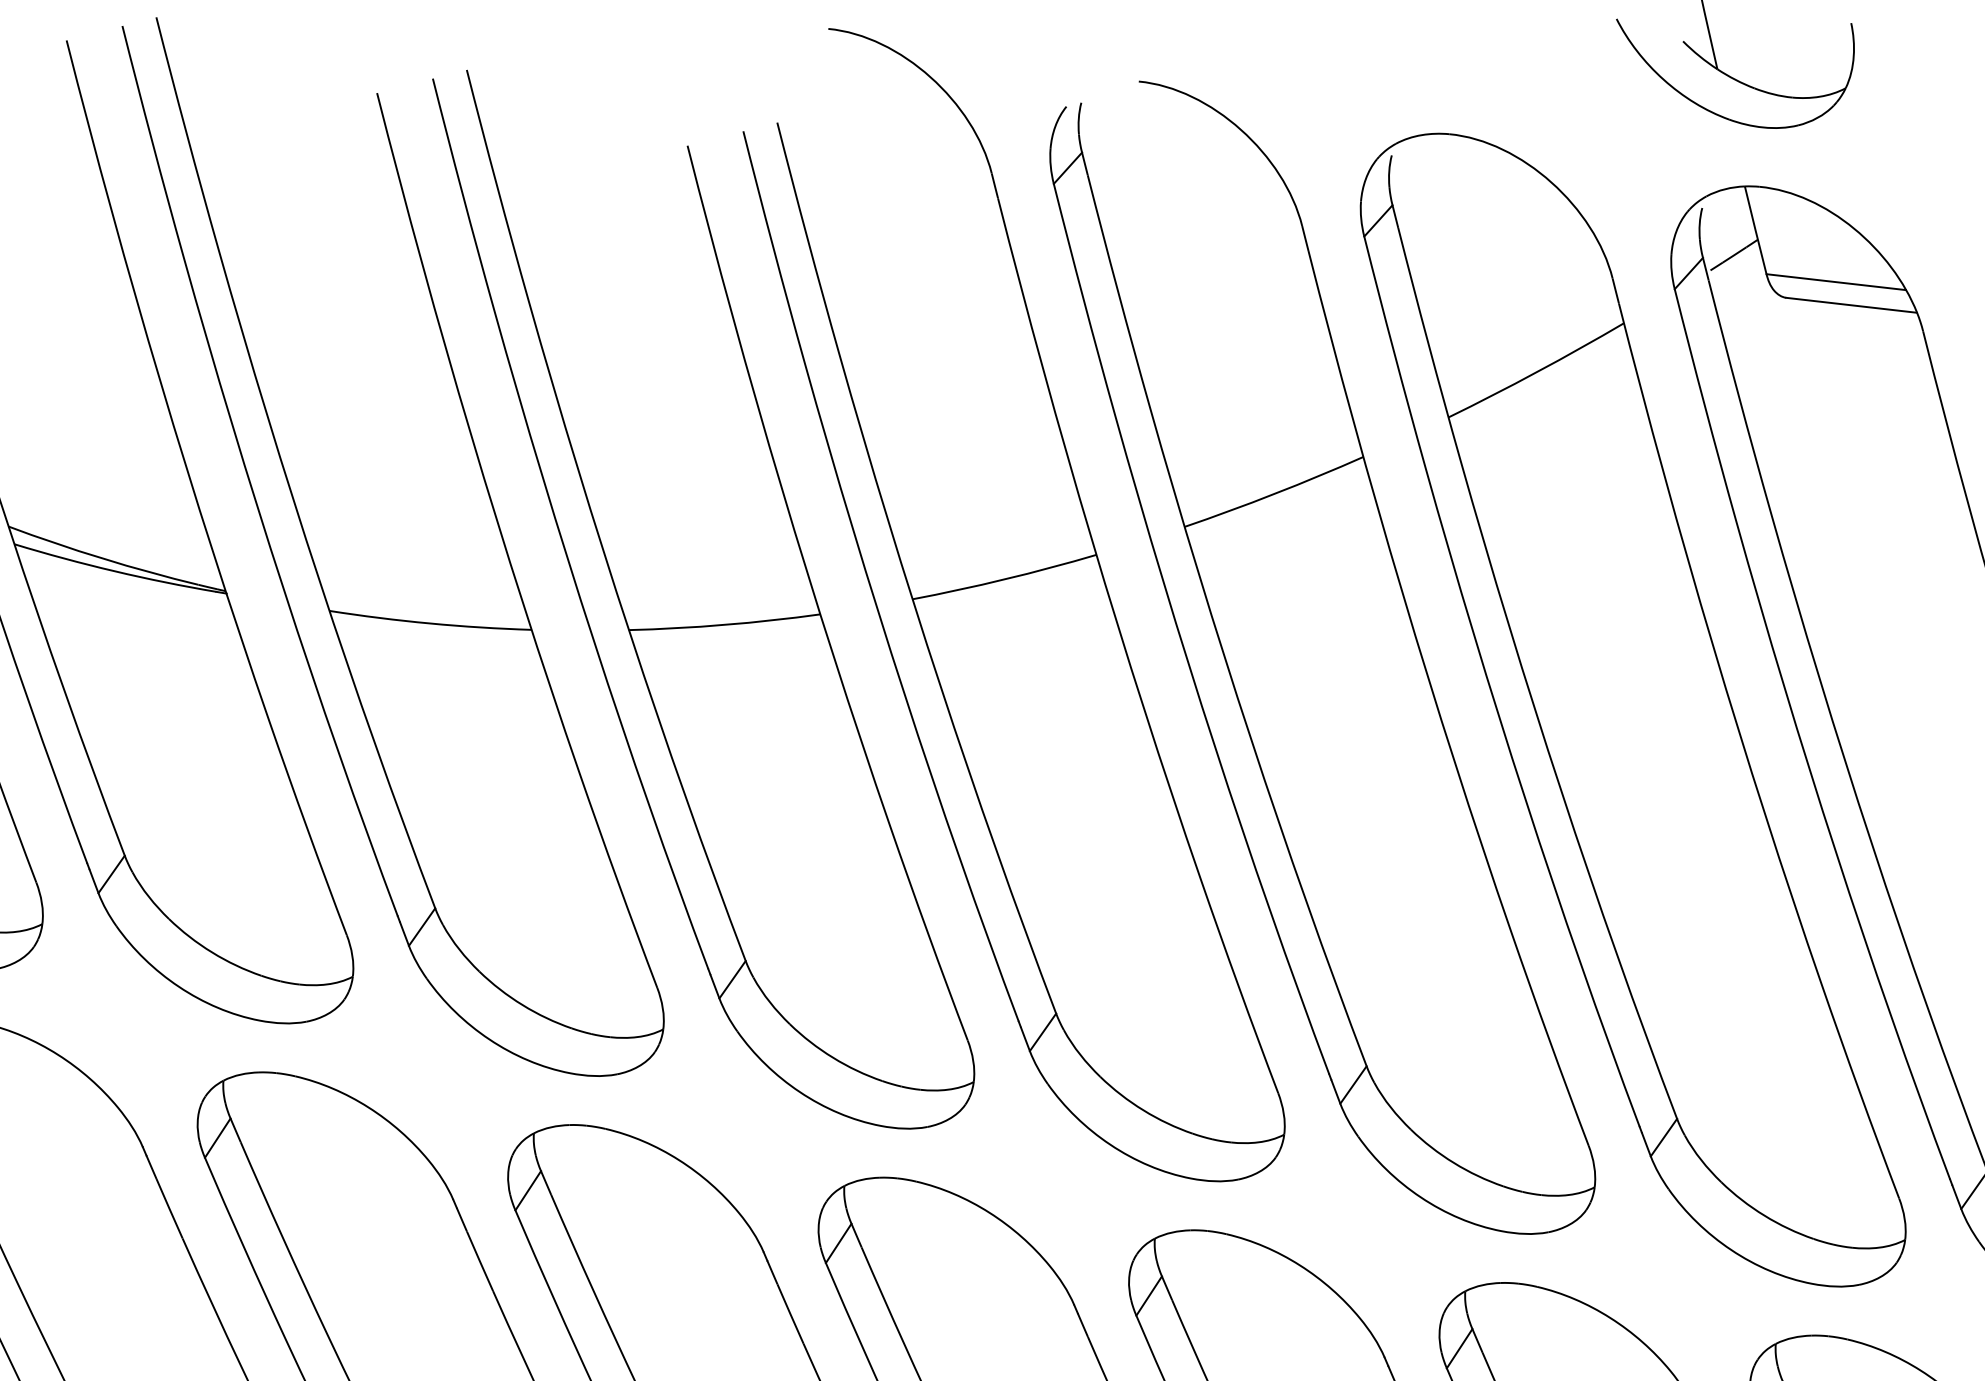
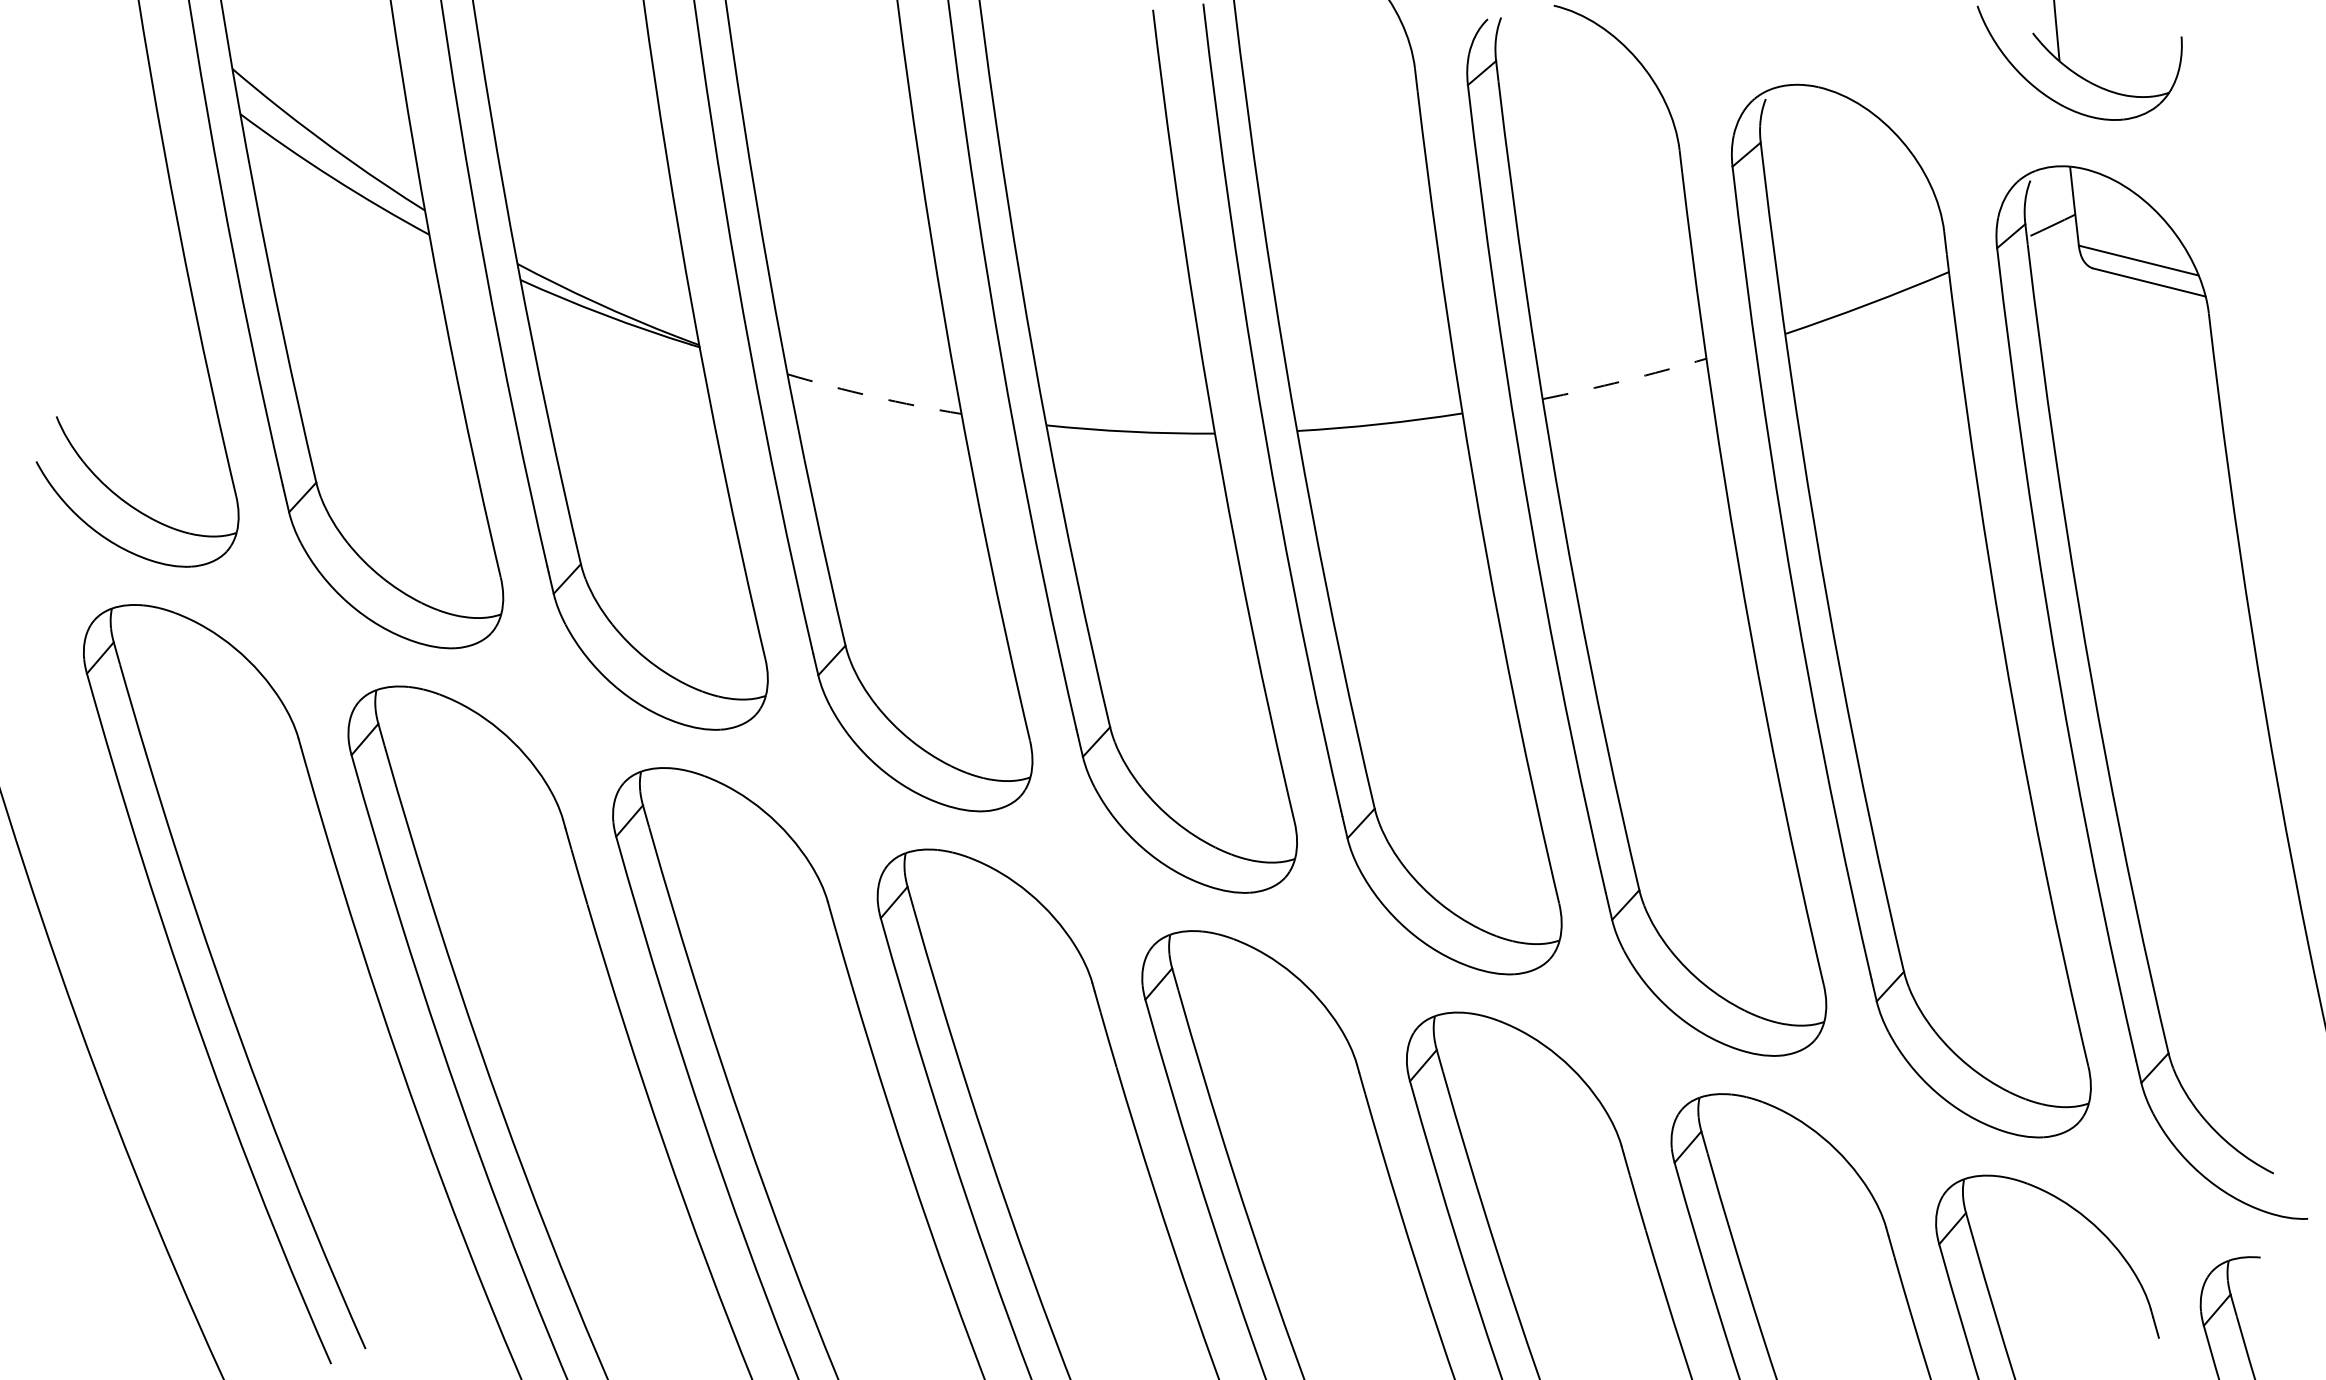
arc: (1275, 493) -> (1625, 380), solid -> dashed
arc: (429, 623) -> (873, 396), solid -> dashed

